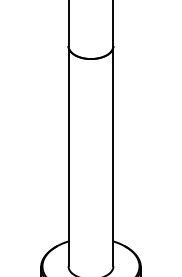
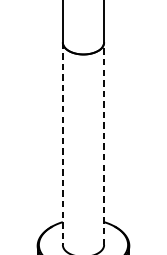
line: (113, 155) -> (104, 143), solid -> dashed
line: (68, 156) -> (62, 144), solid -> dashed

